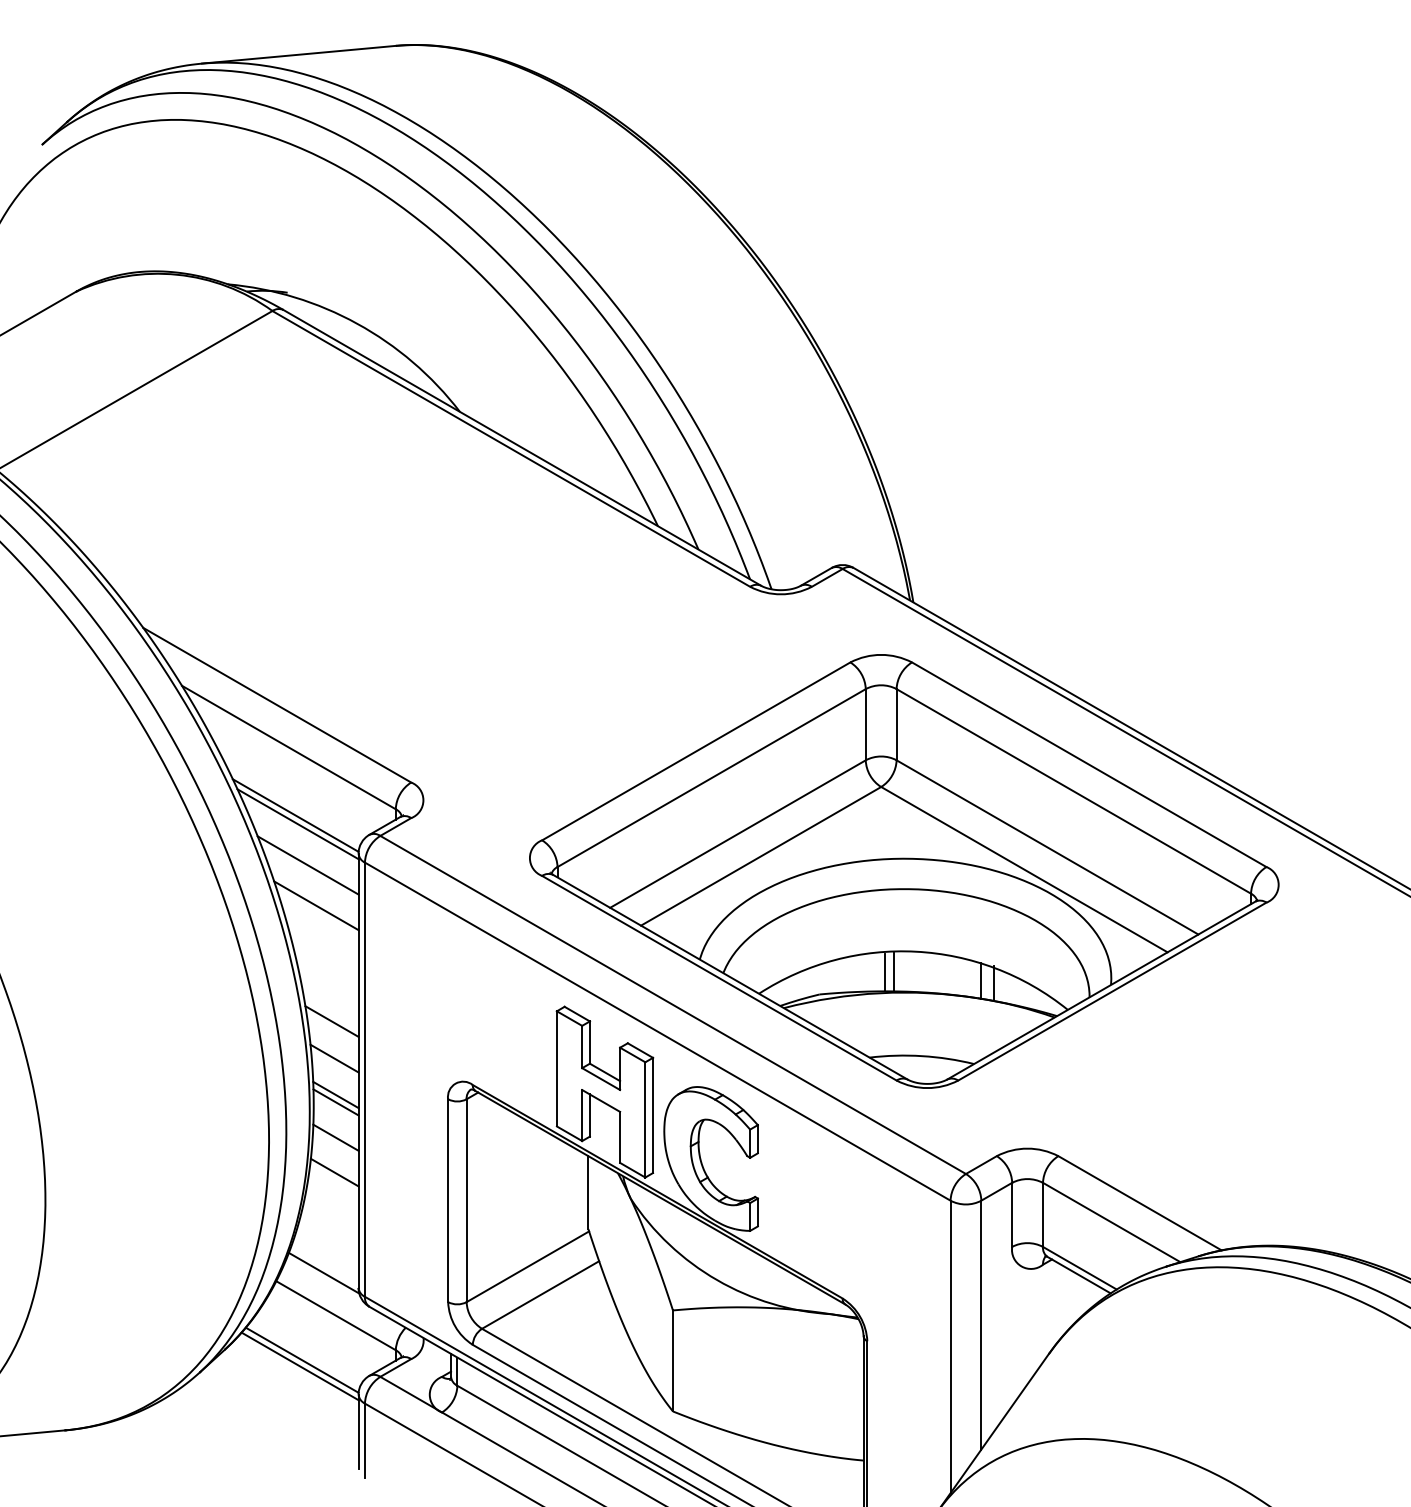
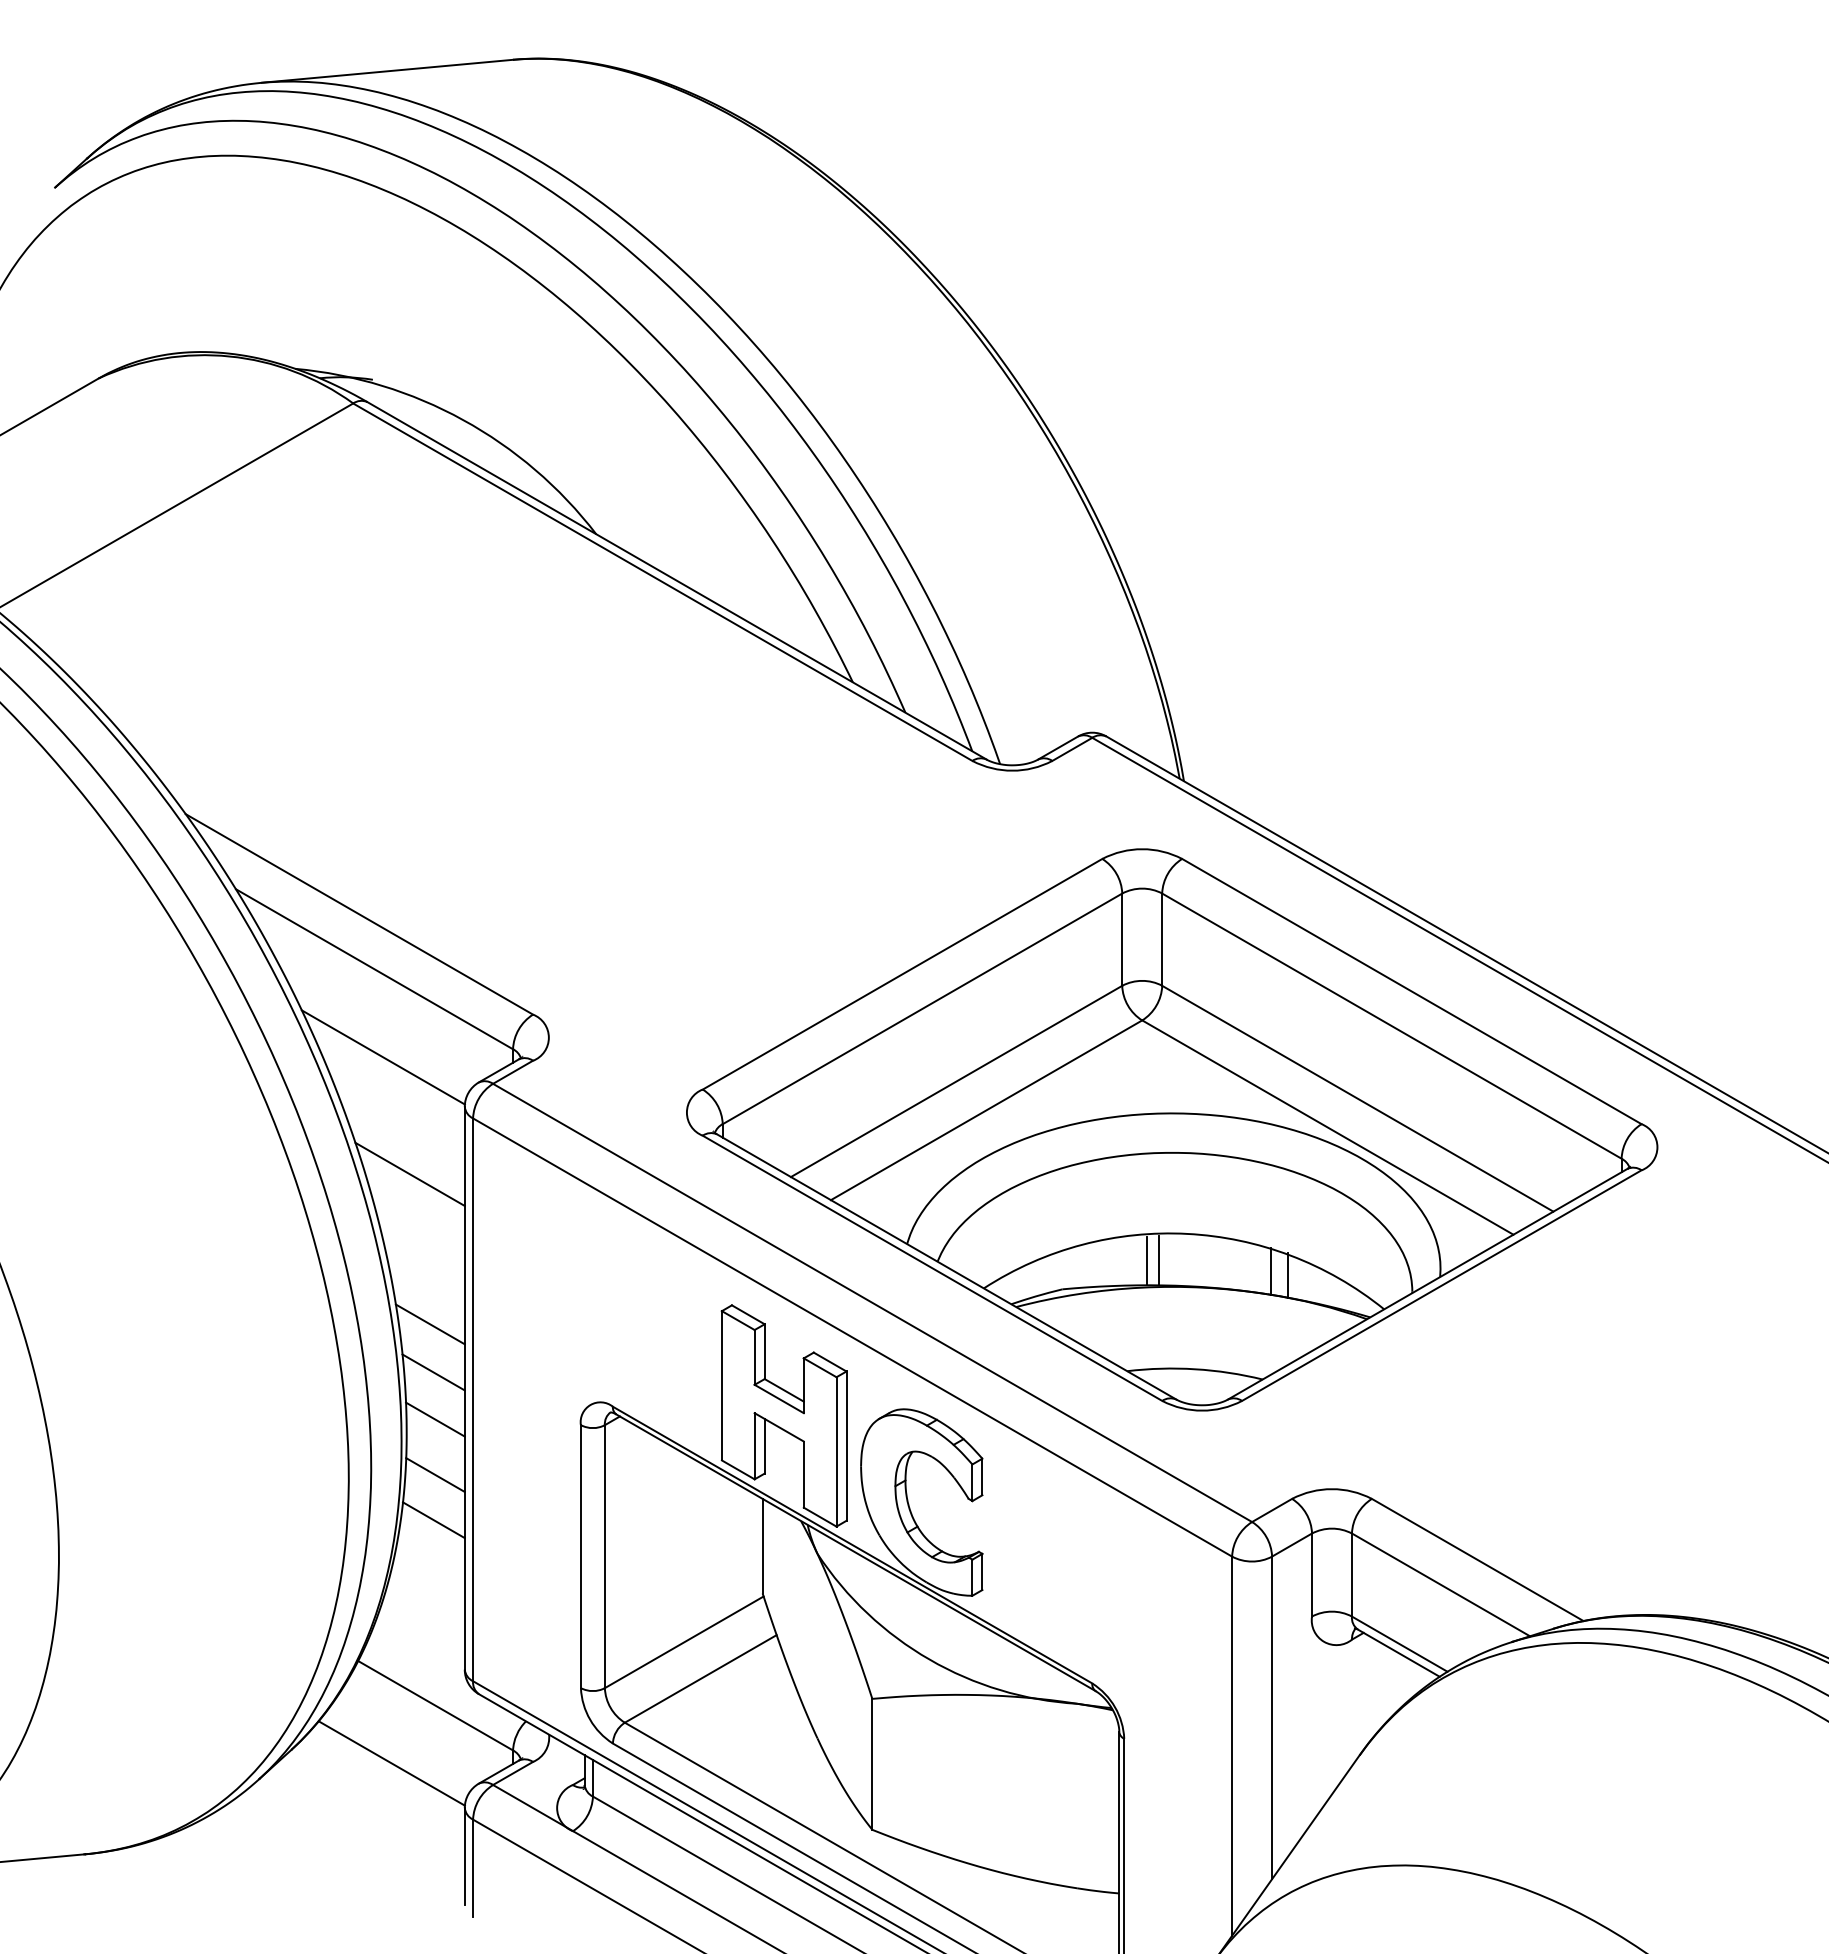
line: (297, 824) -> (385, 1068), removed
line: (308, 864) -> (399, 1121), removed
line: (335, 1102) -> (435, 1429), removed
line: (323, 1273) -> (419, 1650), removed
line: (299, 1366) -> (388, 1771), removed

